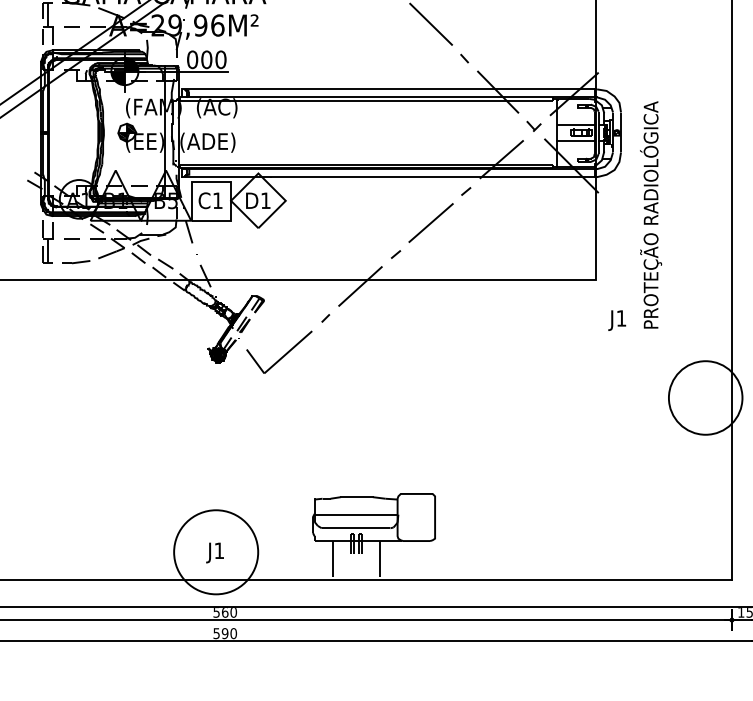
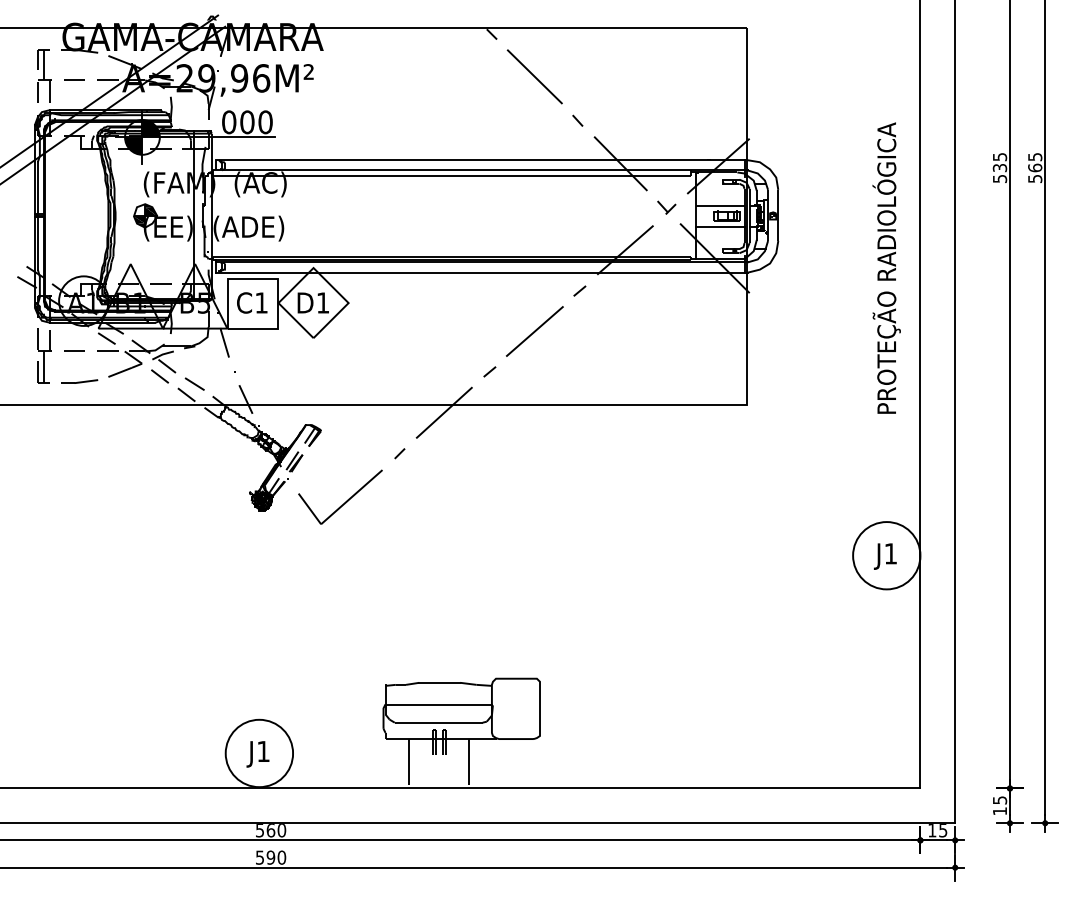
text: (650, 214) -> (886, 267), moved
text: (617, 320) -> (885, 556), moved
circle: (705, 397) -> (886, 555), size x0.71
circle: (216, 552) -> (259, 753), size x0.62

